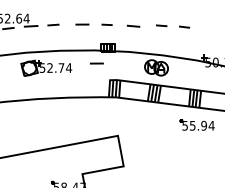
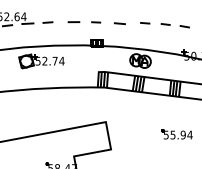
line: (205, 29) -> (184, 26), added
line: (96, 63) -> (86, 57), removed
part: (196, 125) -> (176, 134), moved

